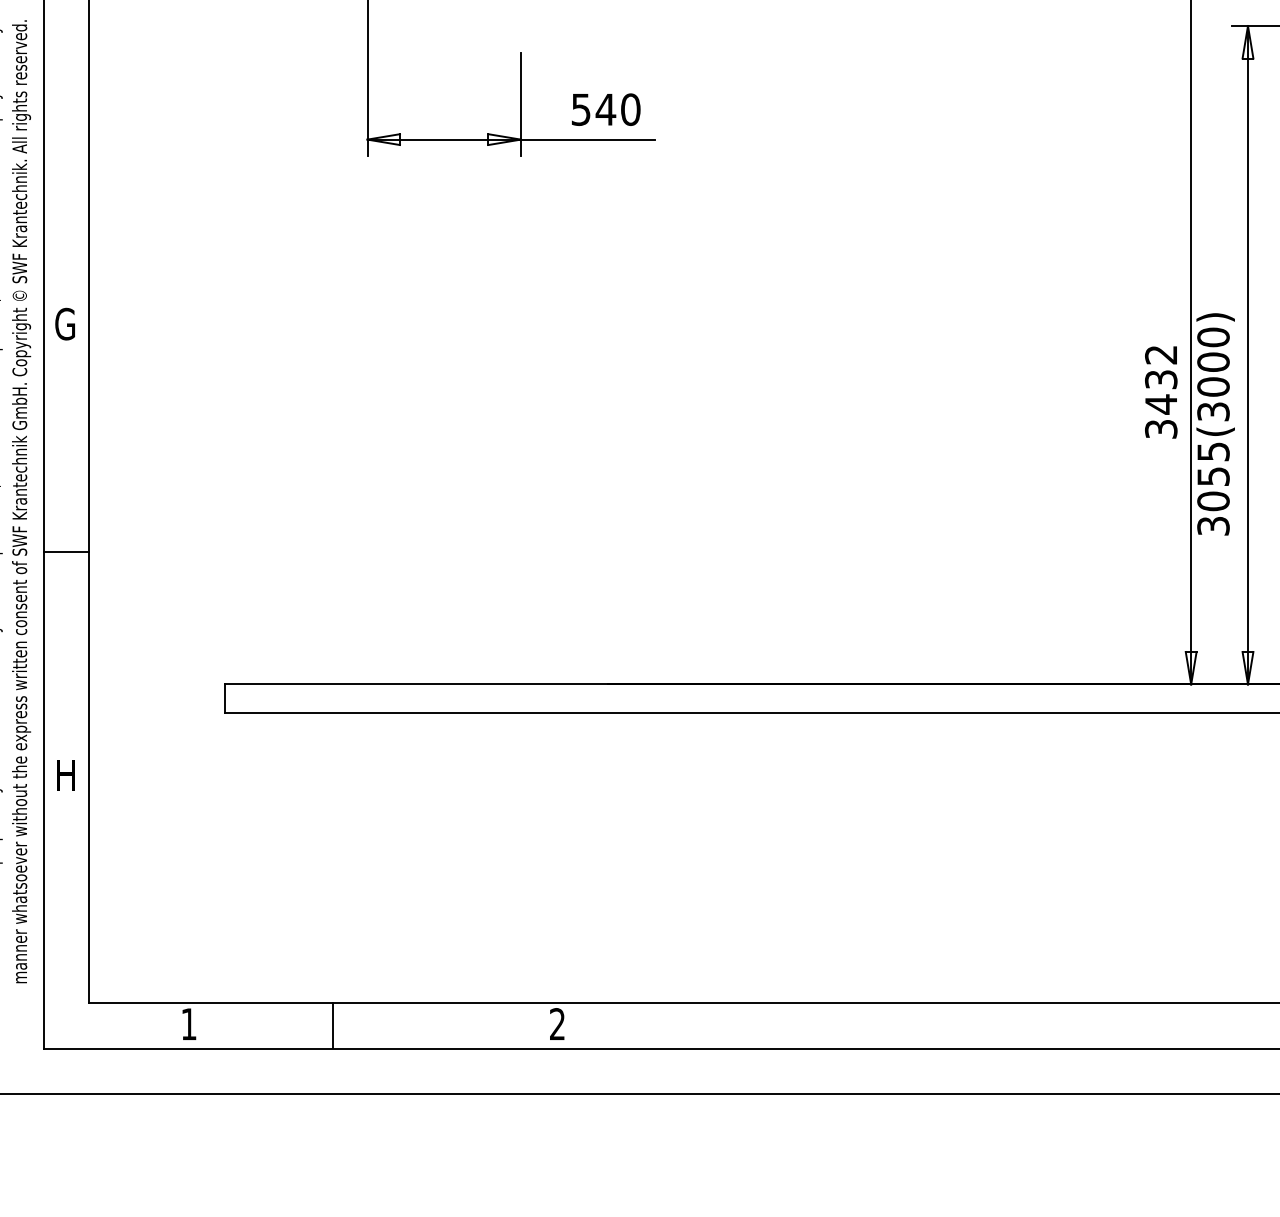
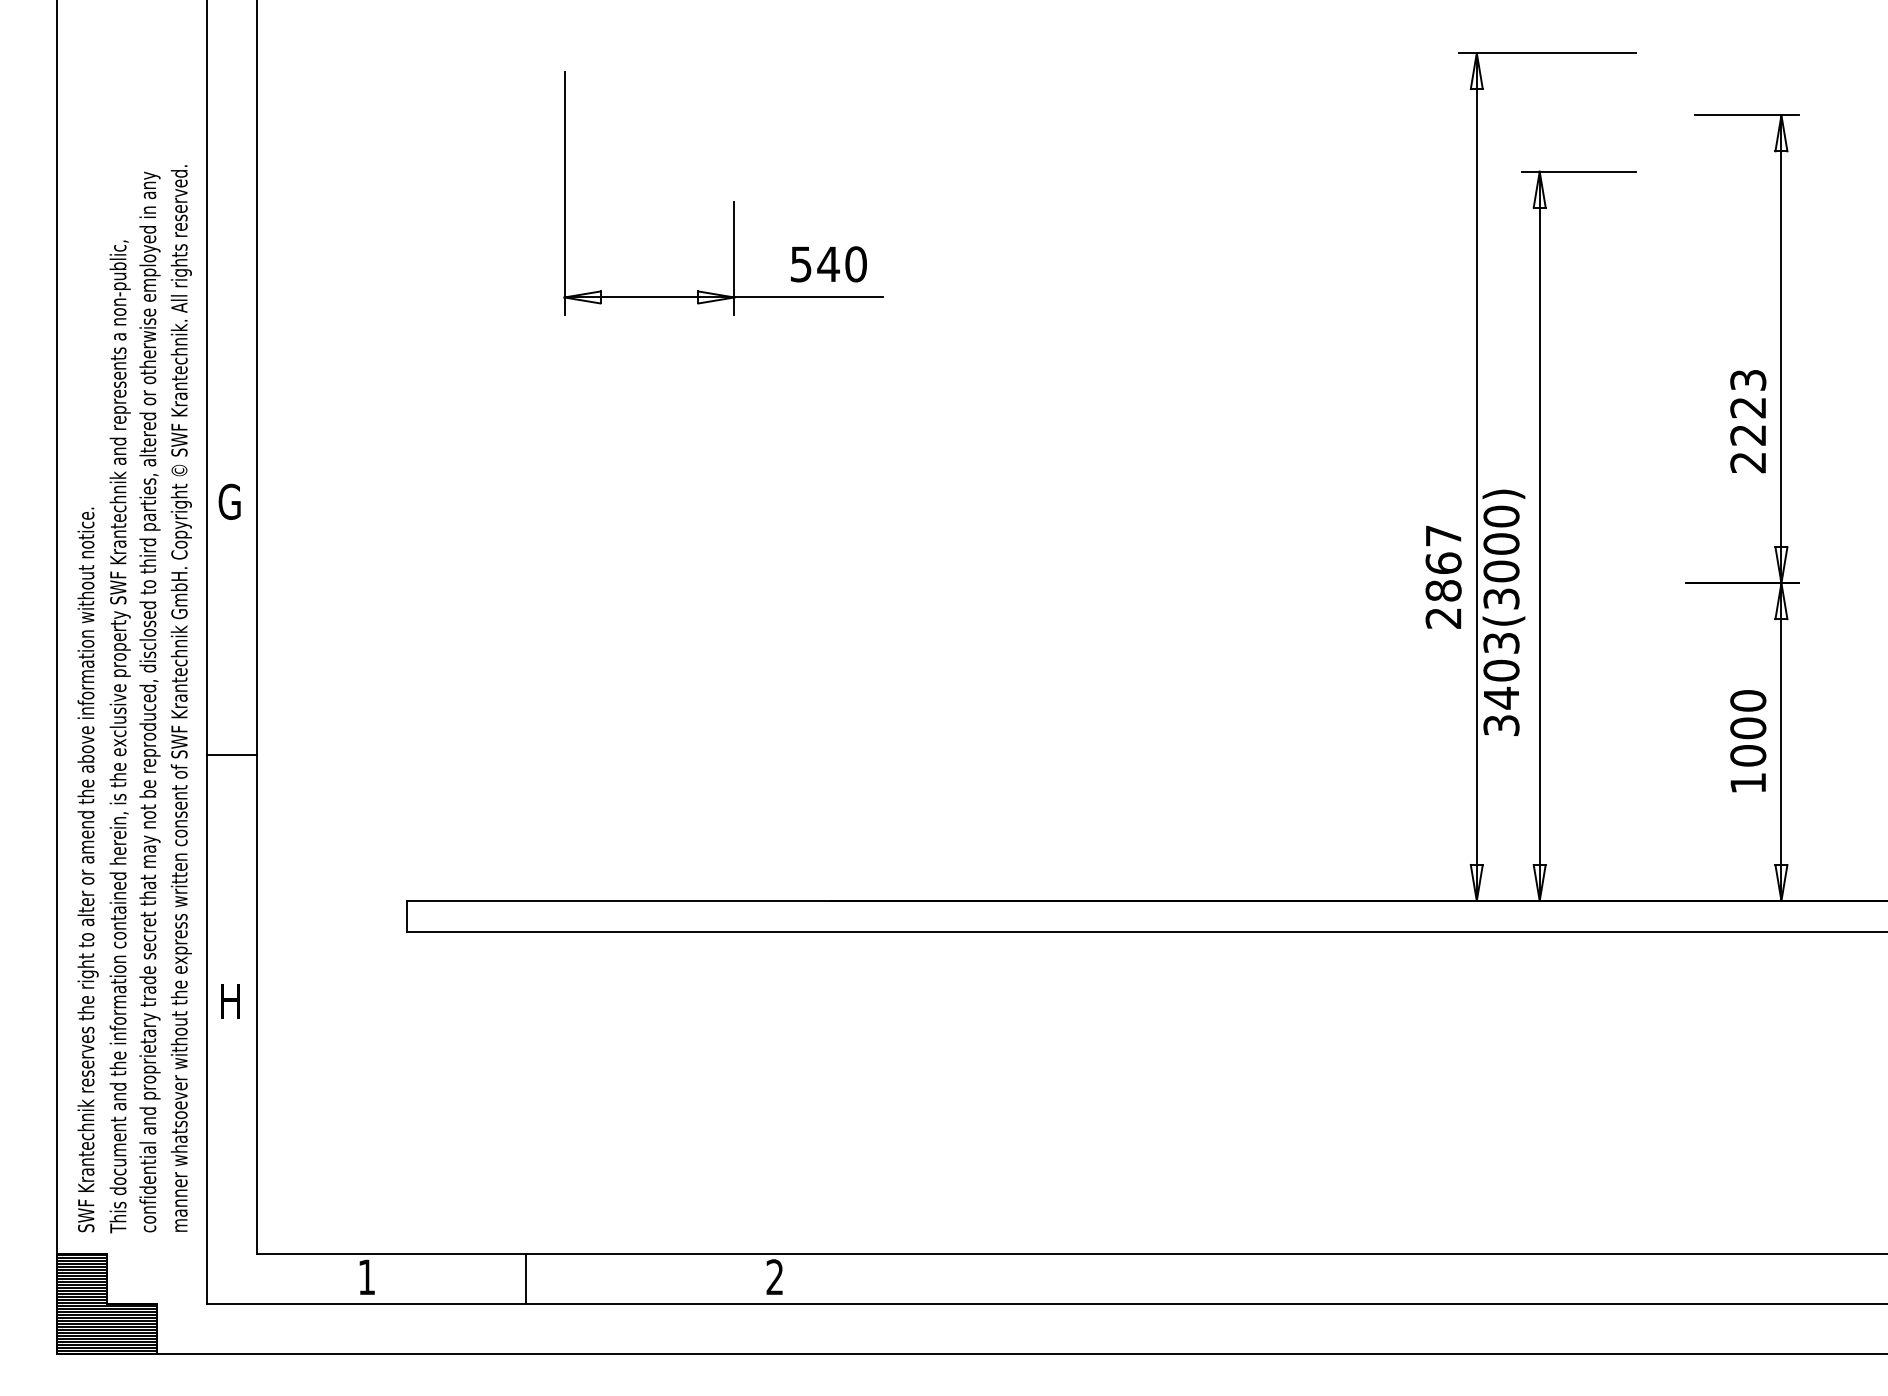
text: (1161, 391) -> (1443, 576), 3432 -> 2867
text: (1213, 477) -> (1501, 671), 3055(3000) -> 3403(3000)

